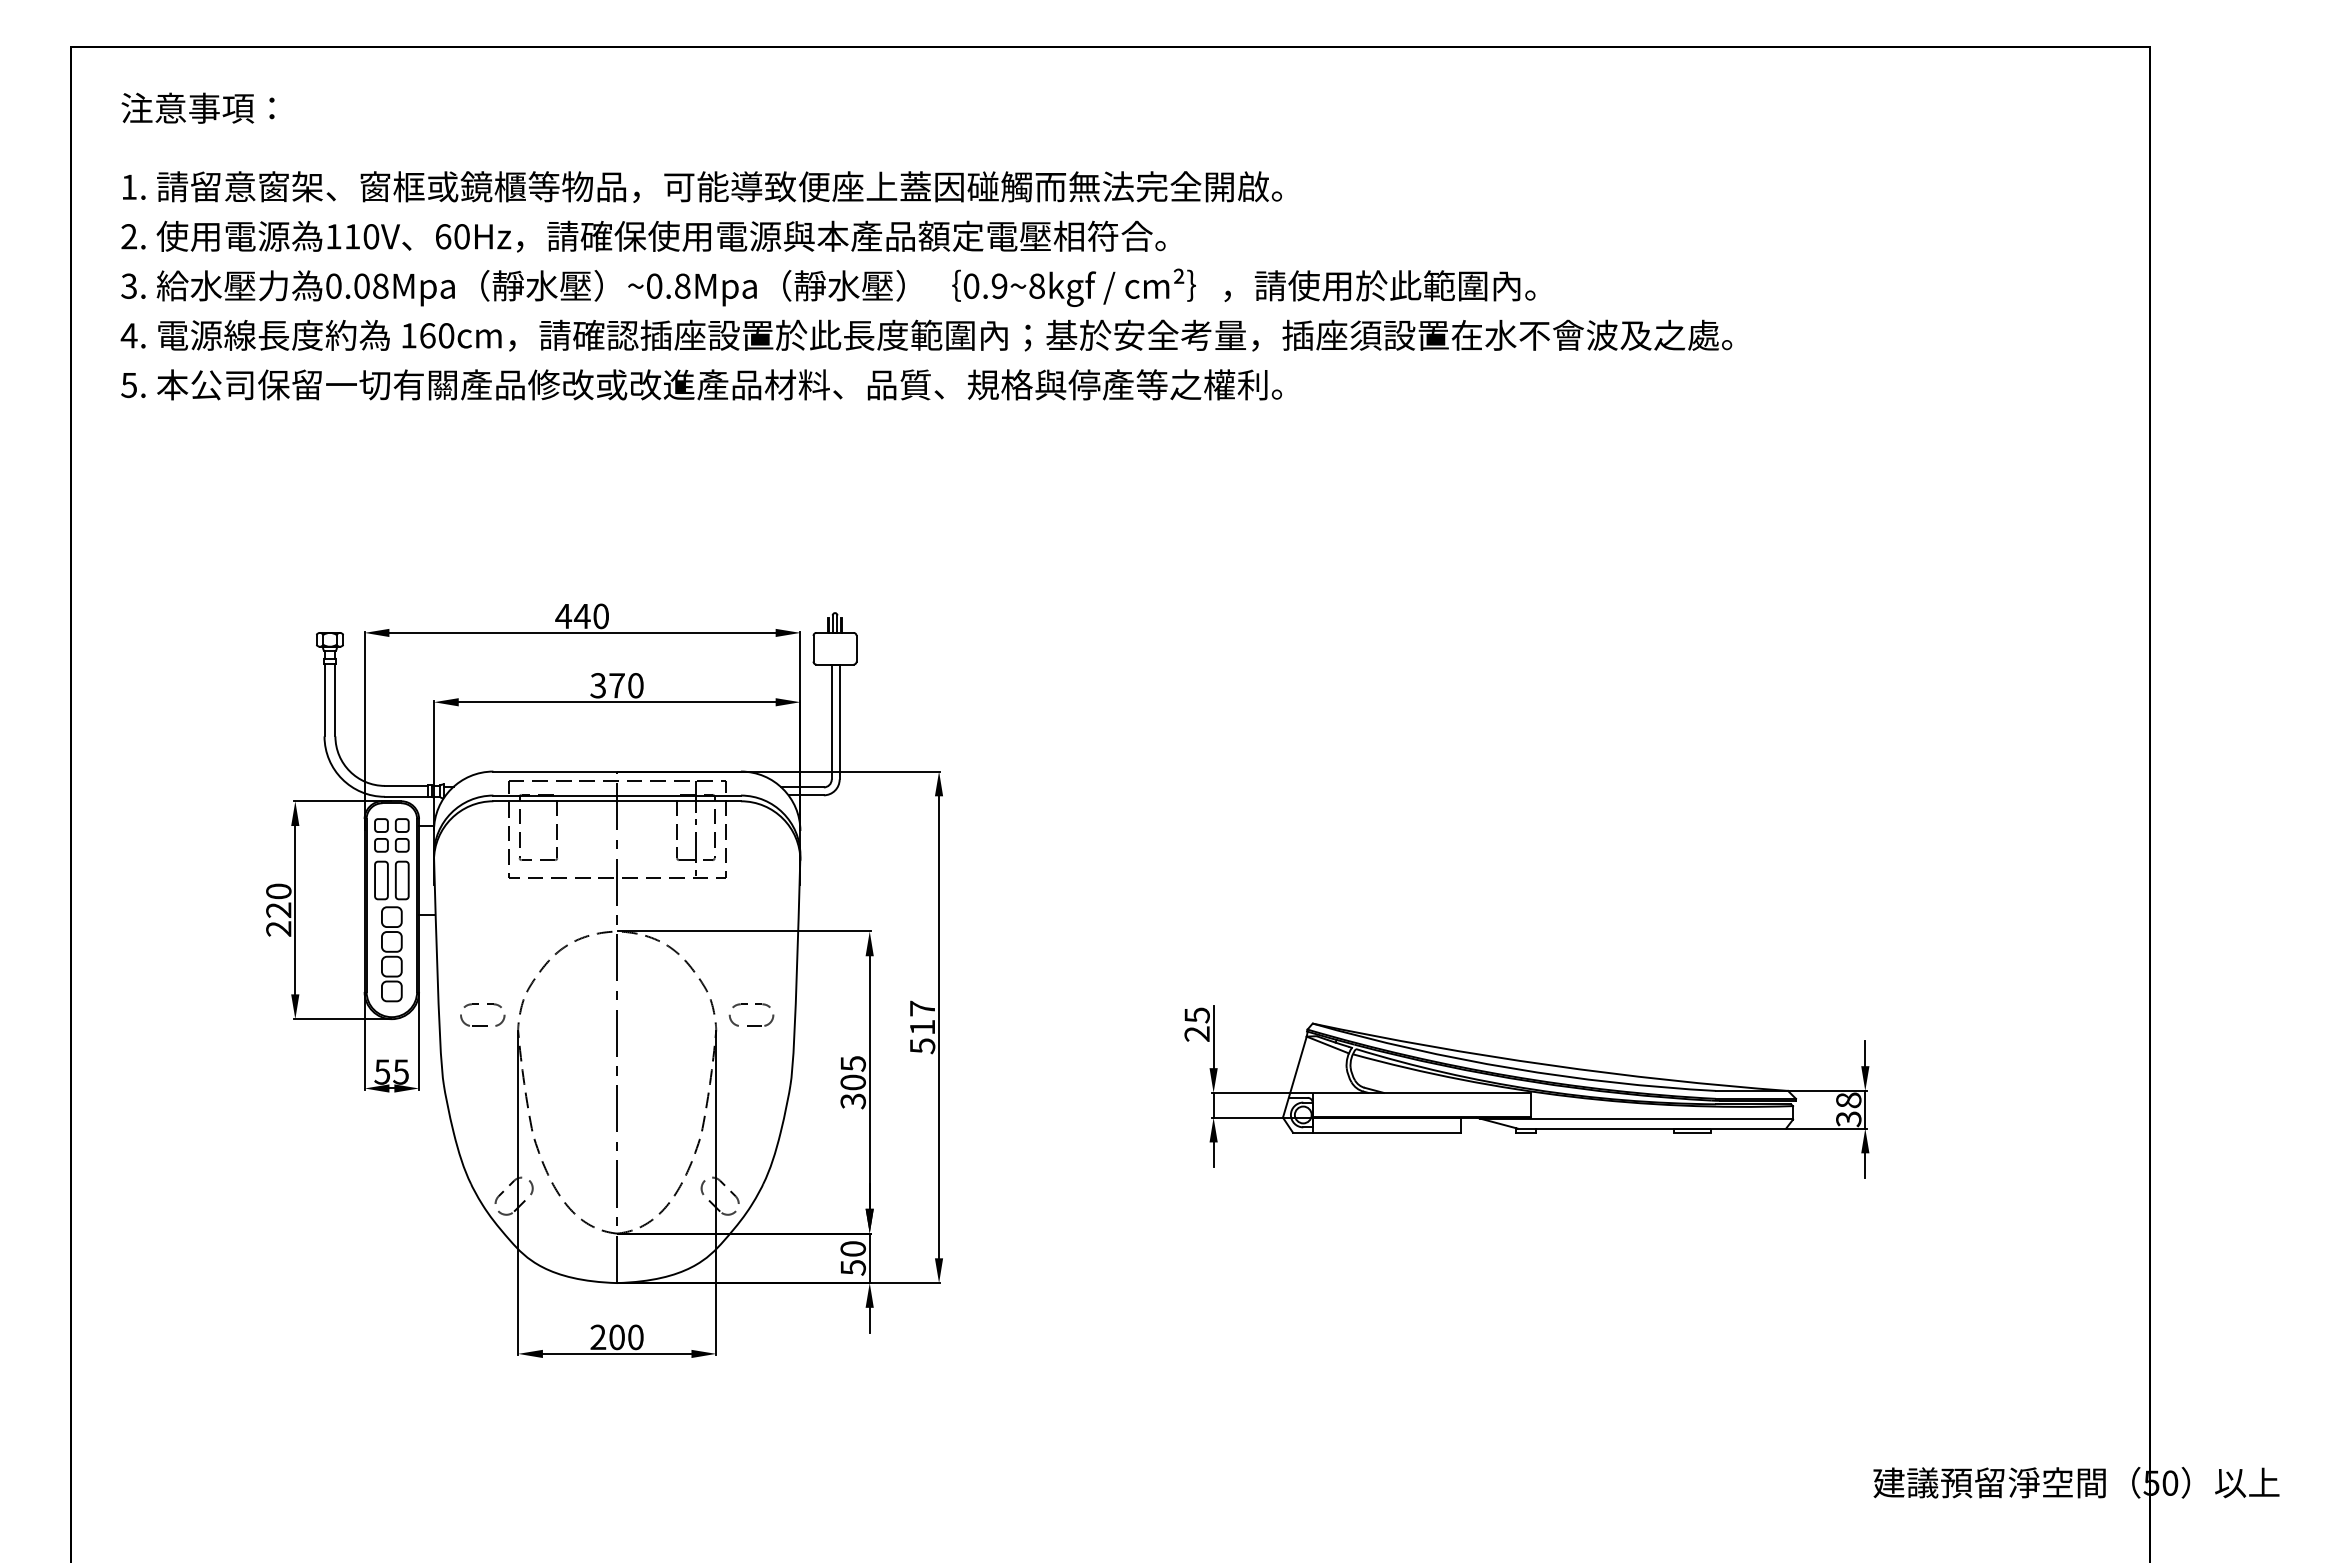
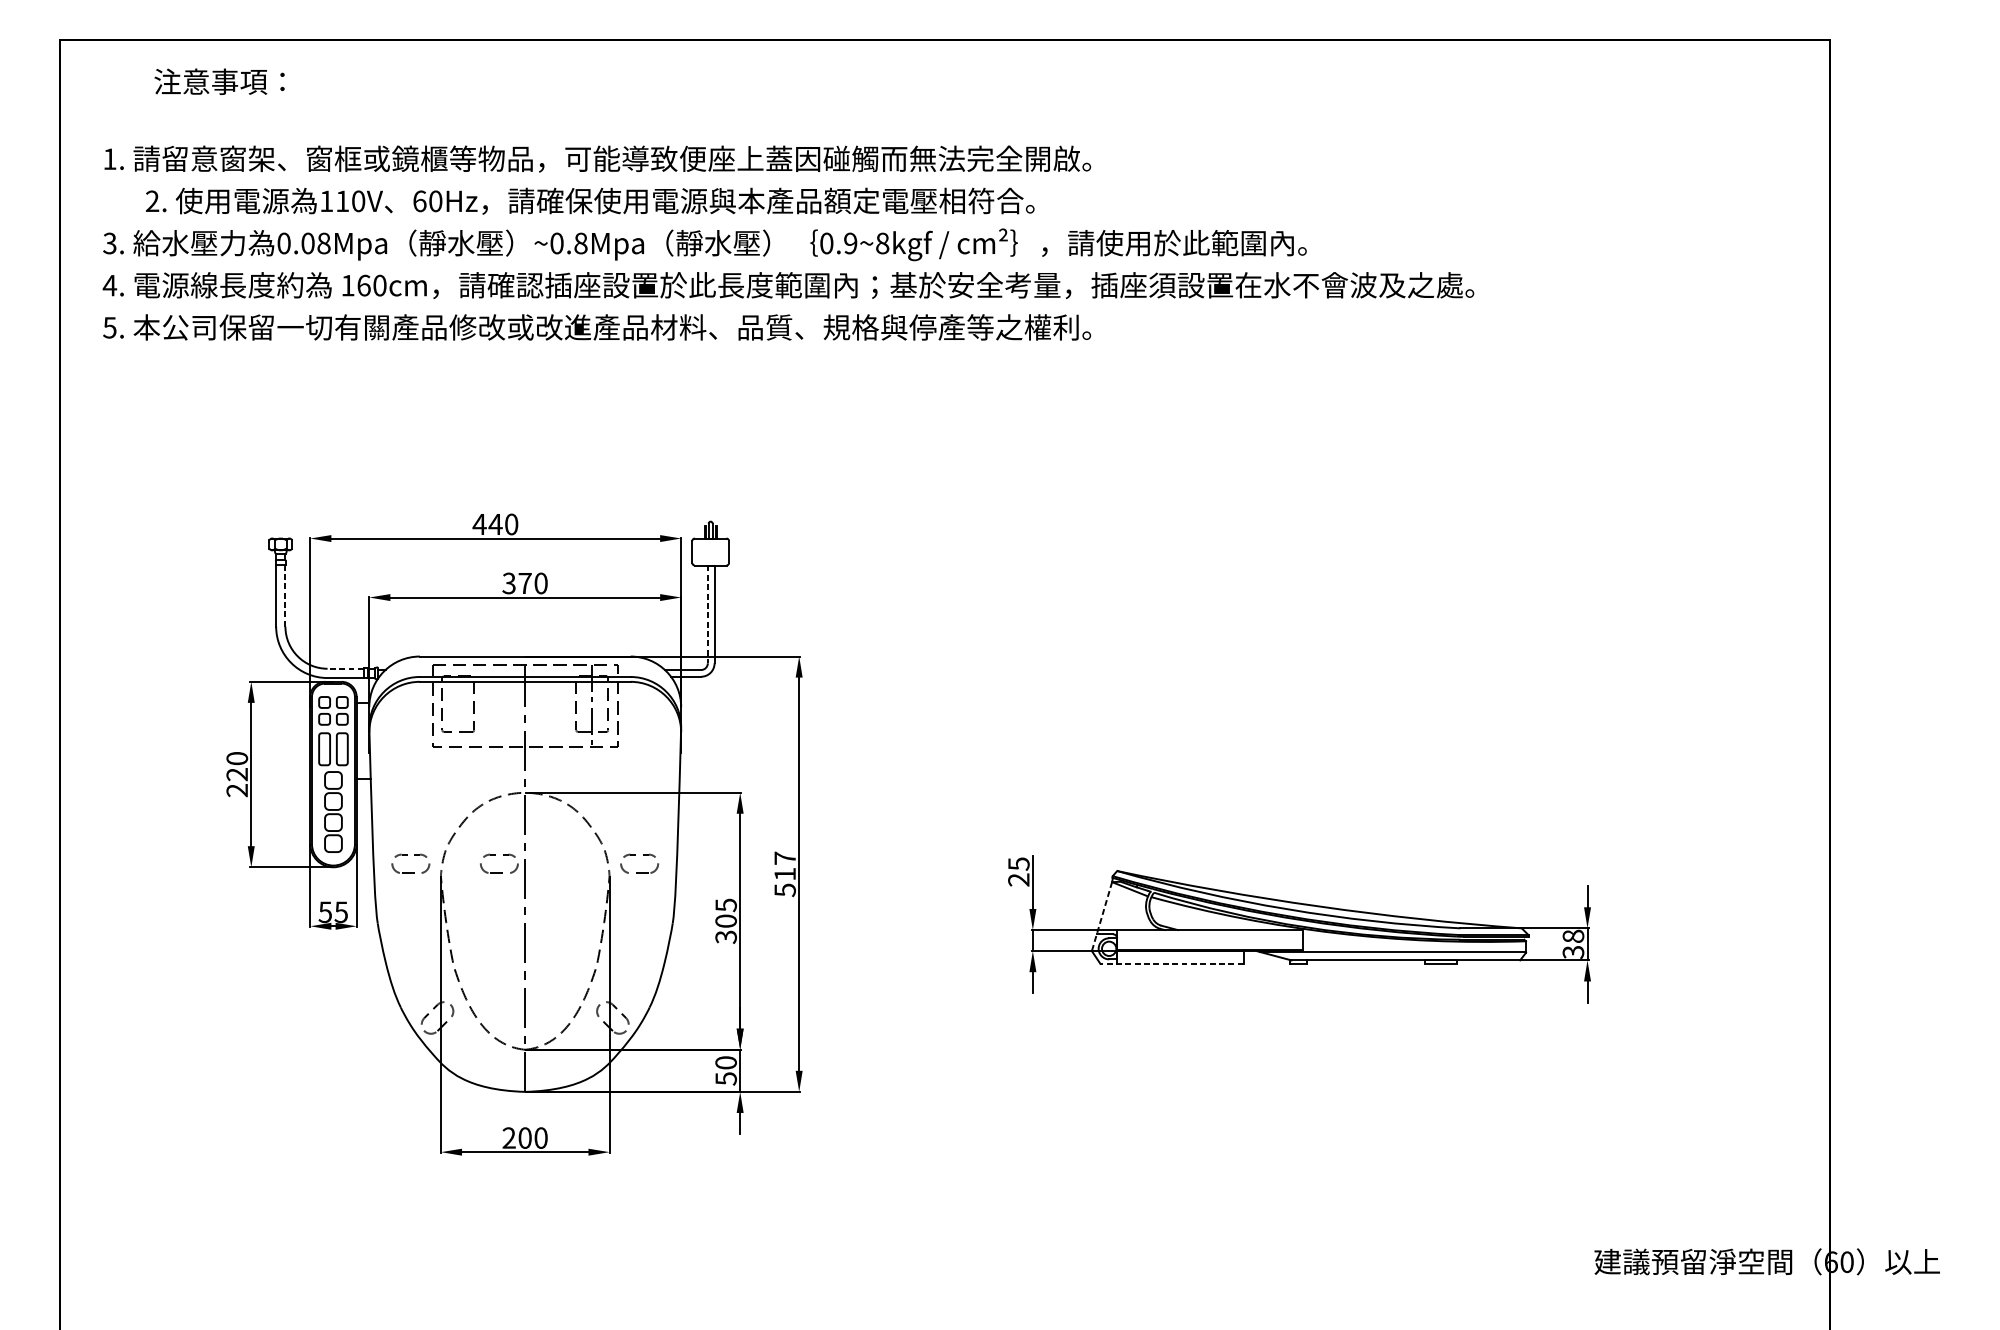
text: (197, 107) -> (219, 81), moved
text: (643, 236) -> (590, 201), moved
line: (335, 700) -> (285, 596), solid -> dashed
line: (831, 722) -> (707, 614), solid -> dashed
line: (405, 785) -> (345, 668), solid -> dashed
part: (582, 1004) -> (495, 854), added
line: (1294, 1077) -> (1101, 916), solid -> dashed
line: (1376, 1132) -> (1171, 963), solid -> dashed
text: (2151, 1482) -> (1831, 1261), 50 -> 60

